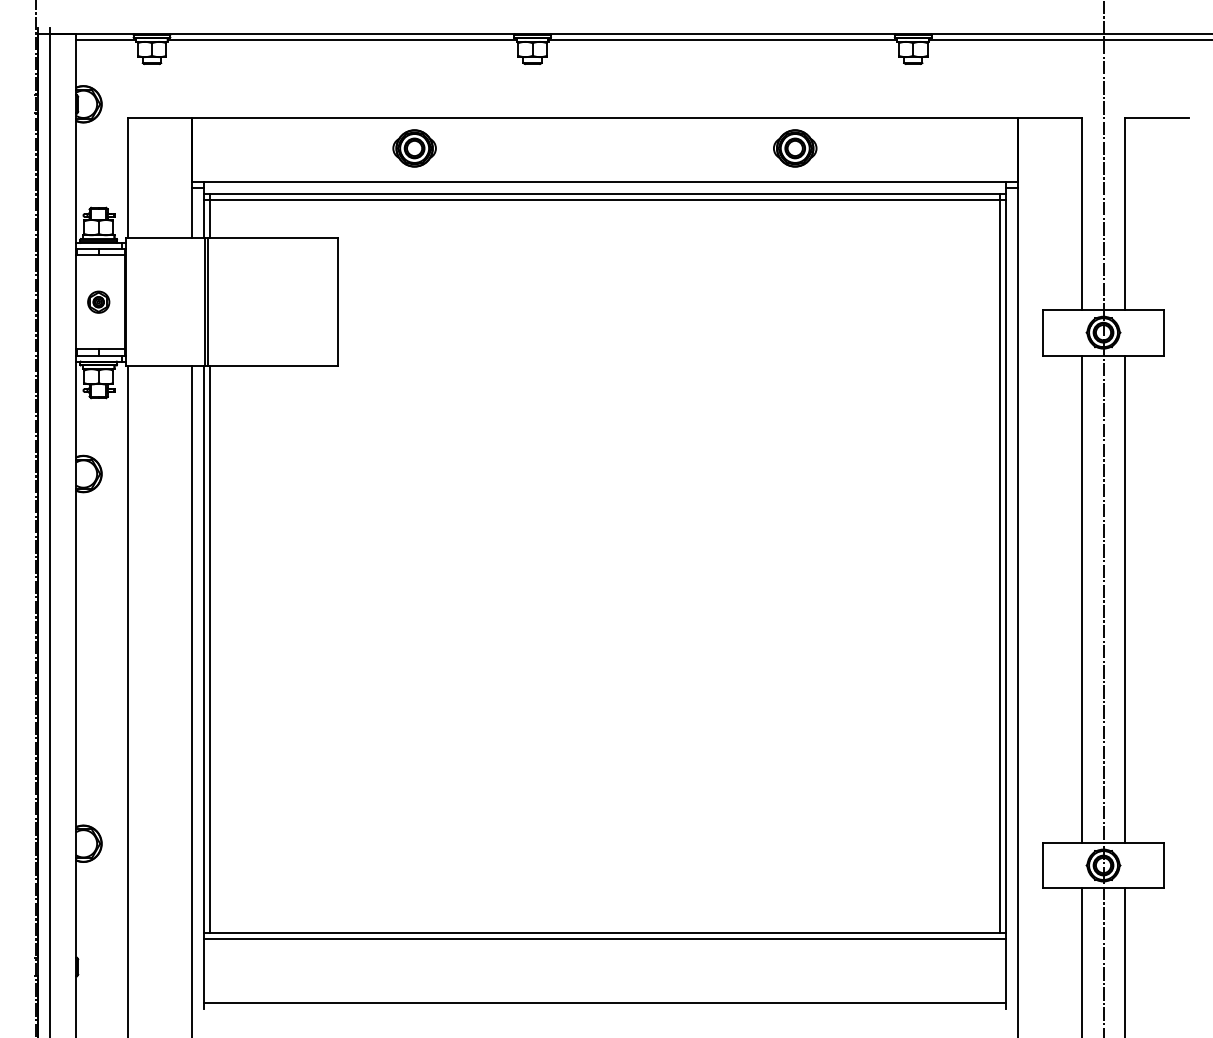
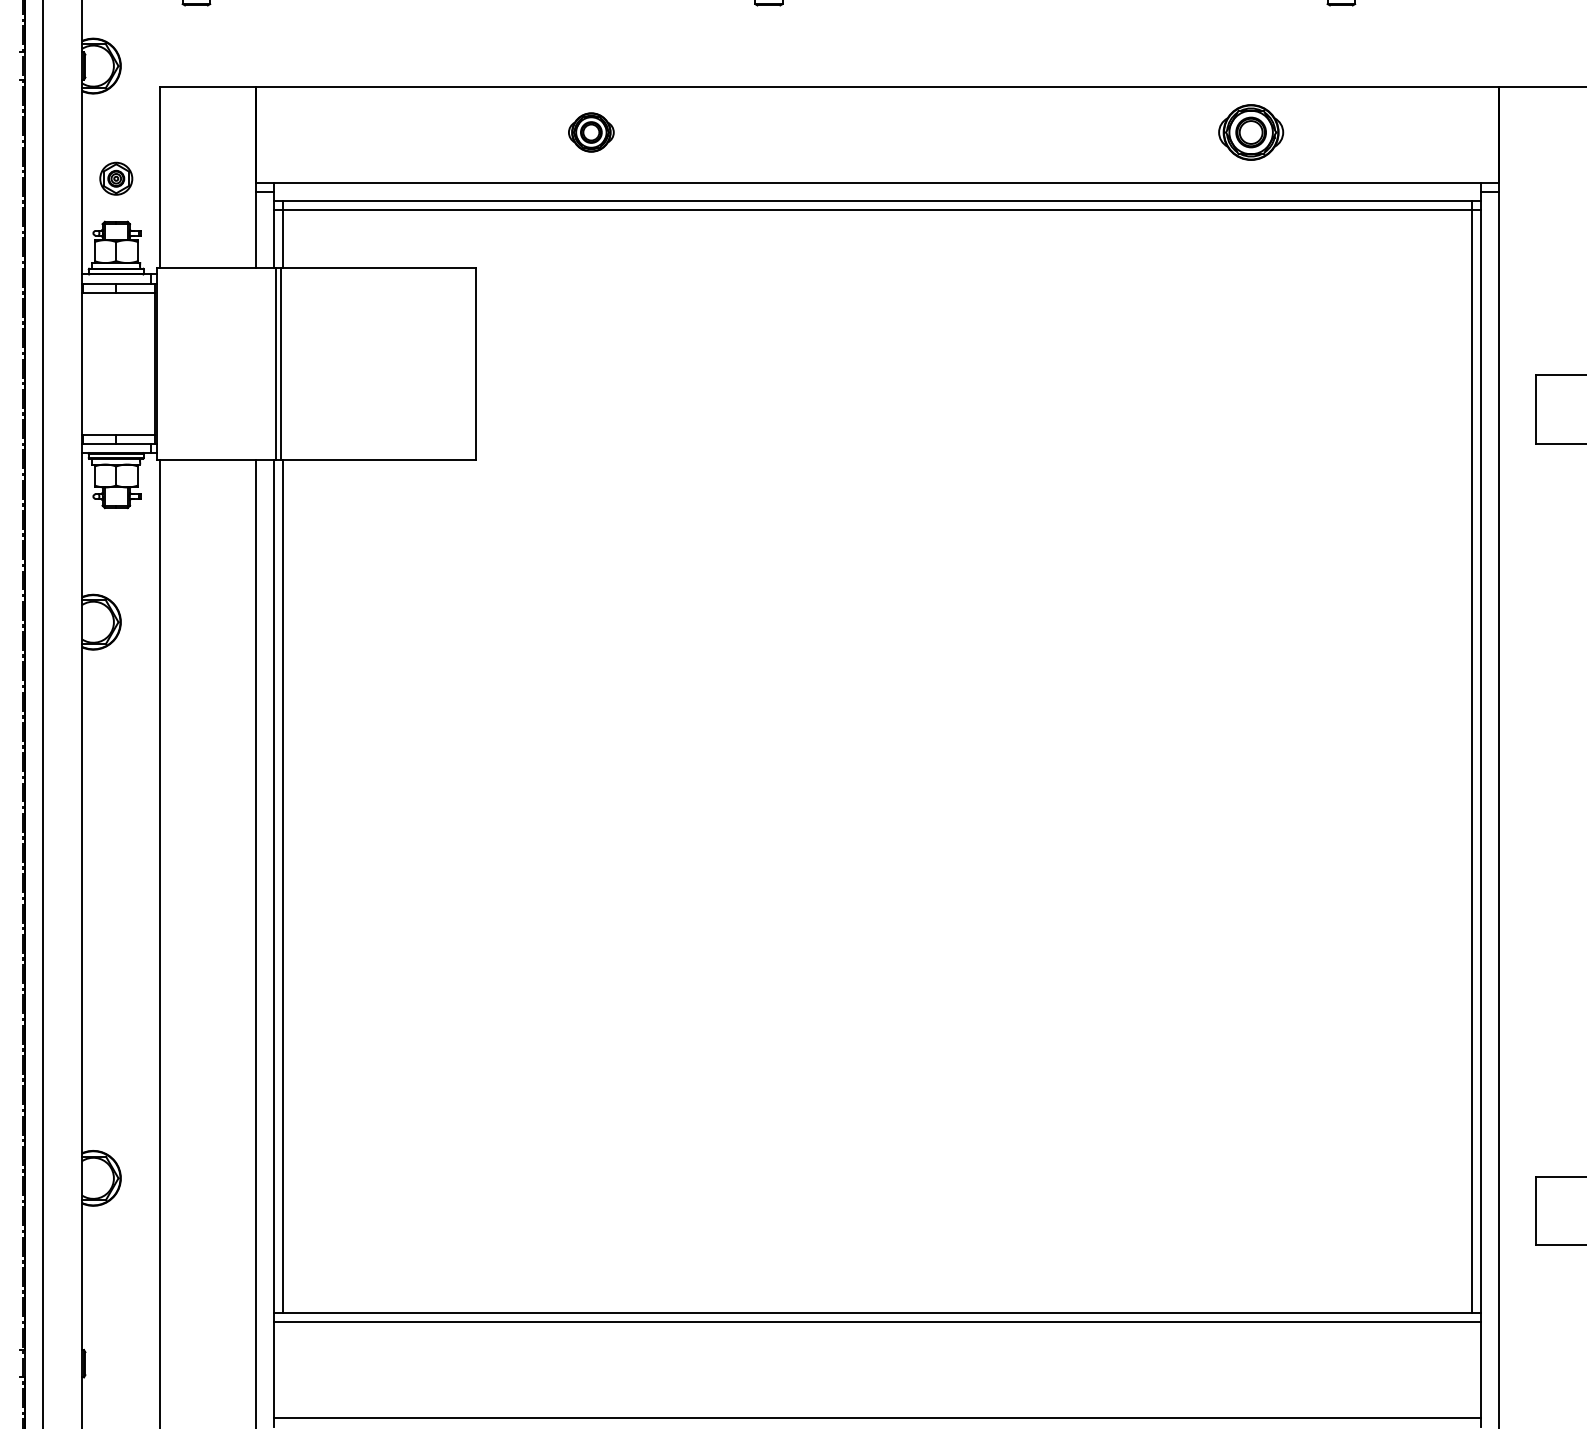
part: (414, 148) -> (591, 132), size x0.7
part: (795, 148) -> (1251, 132), moved
part: (98, 301) -> (115, 177), moved

